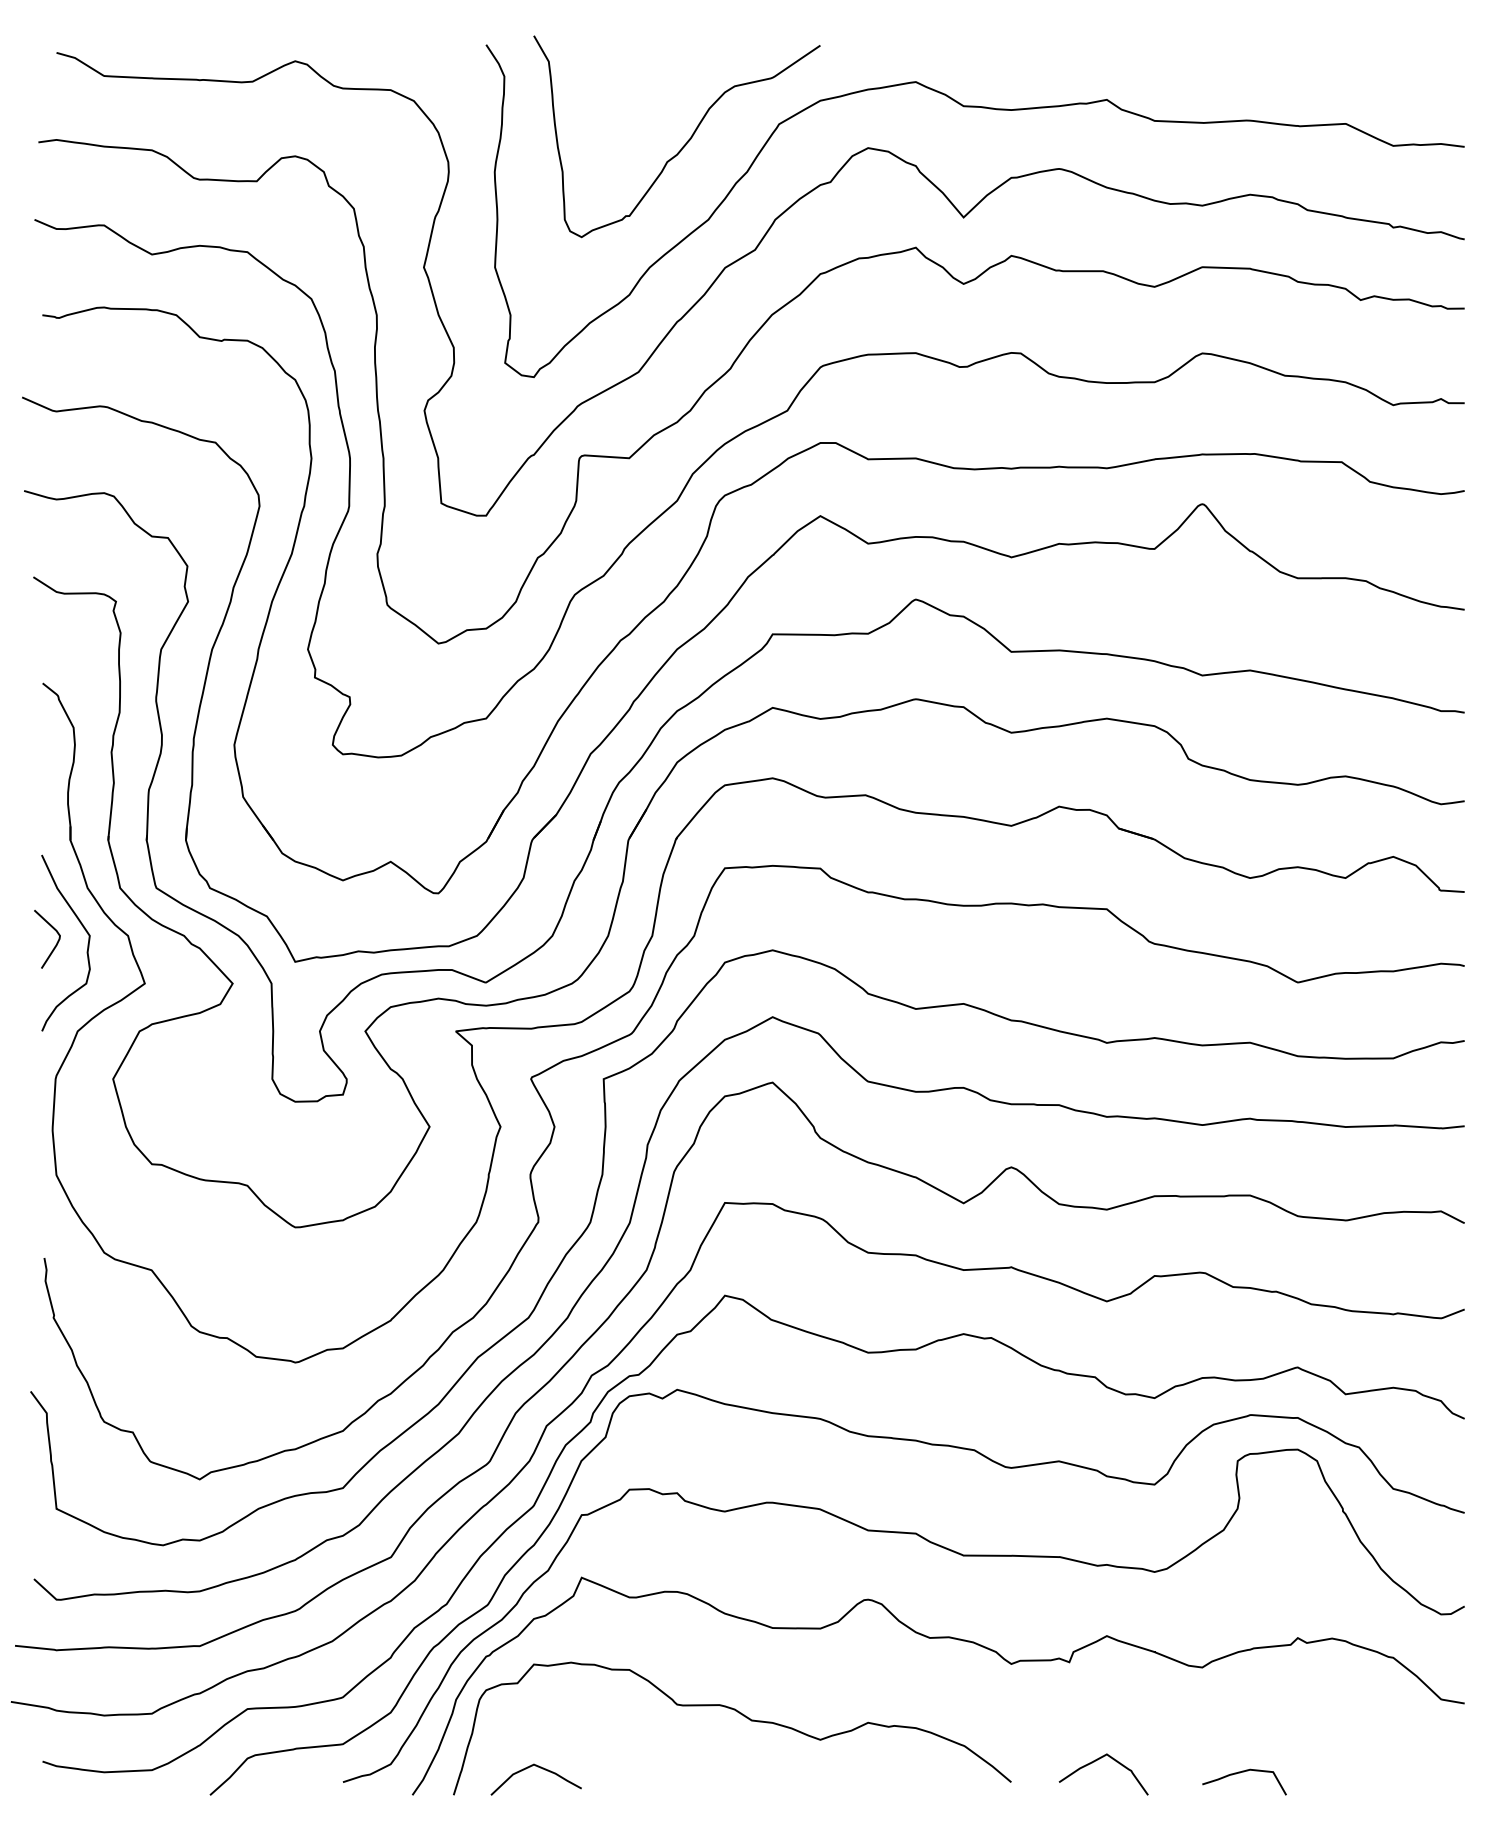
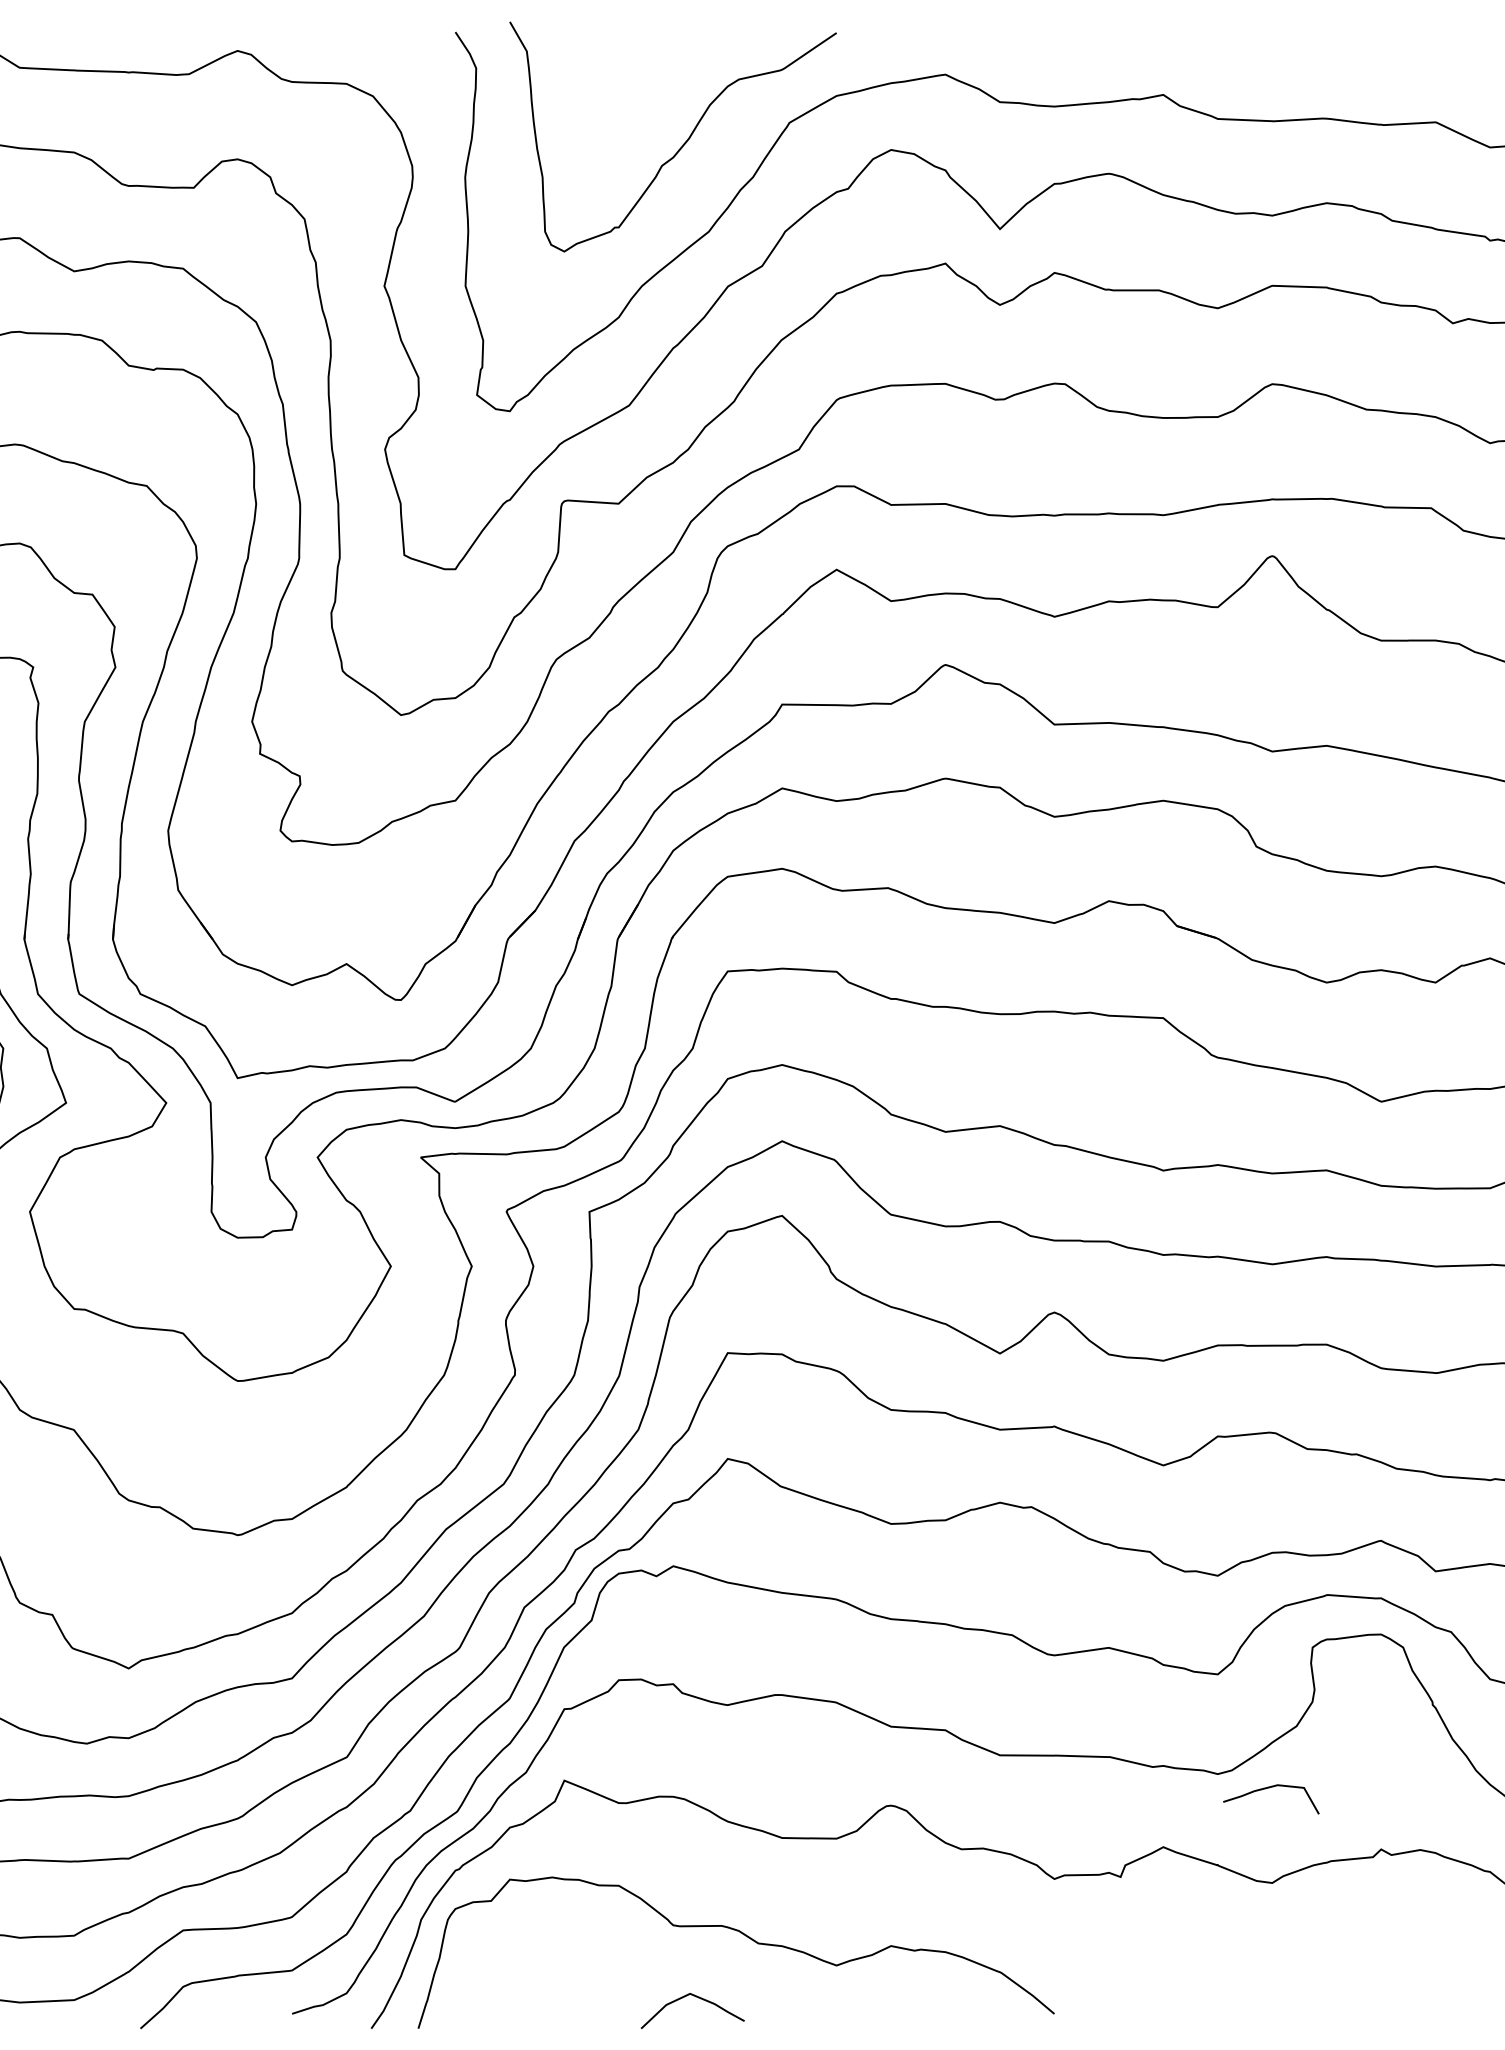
curve: (1096, 1761) -> (1151, 1990), removed
curve: (540, 1768) -> (697, 1998), moved
curve: (1240, 1773) -> (1266, 1789), moved

